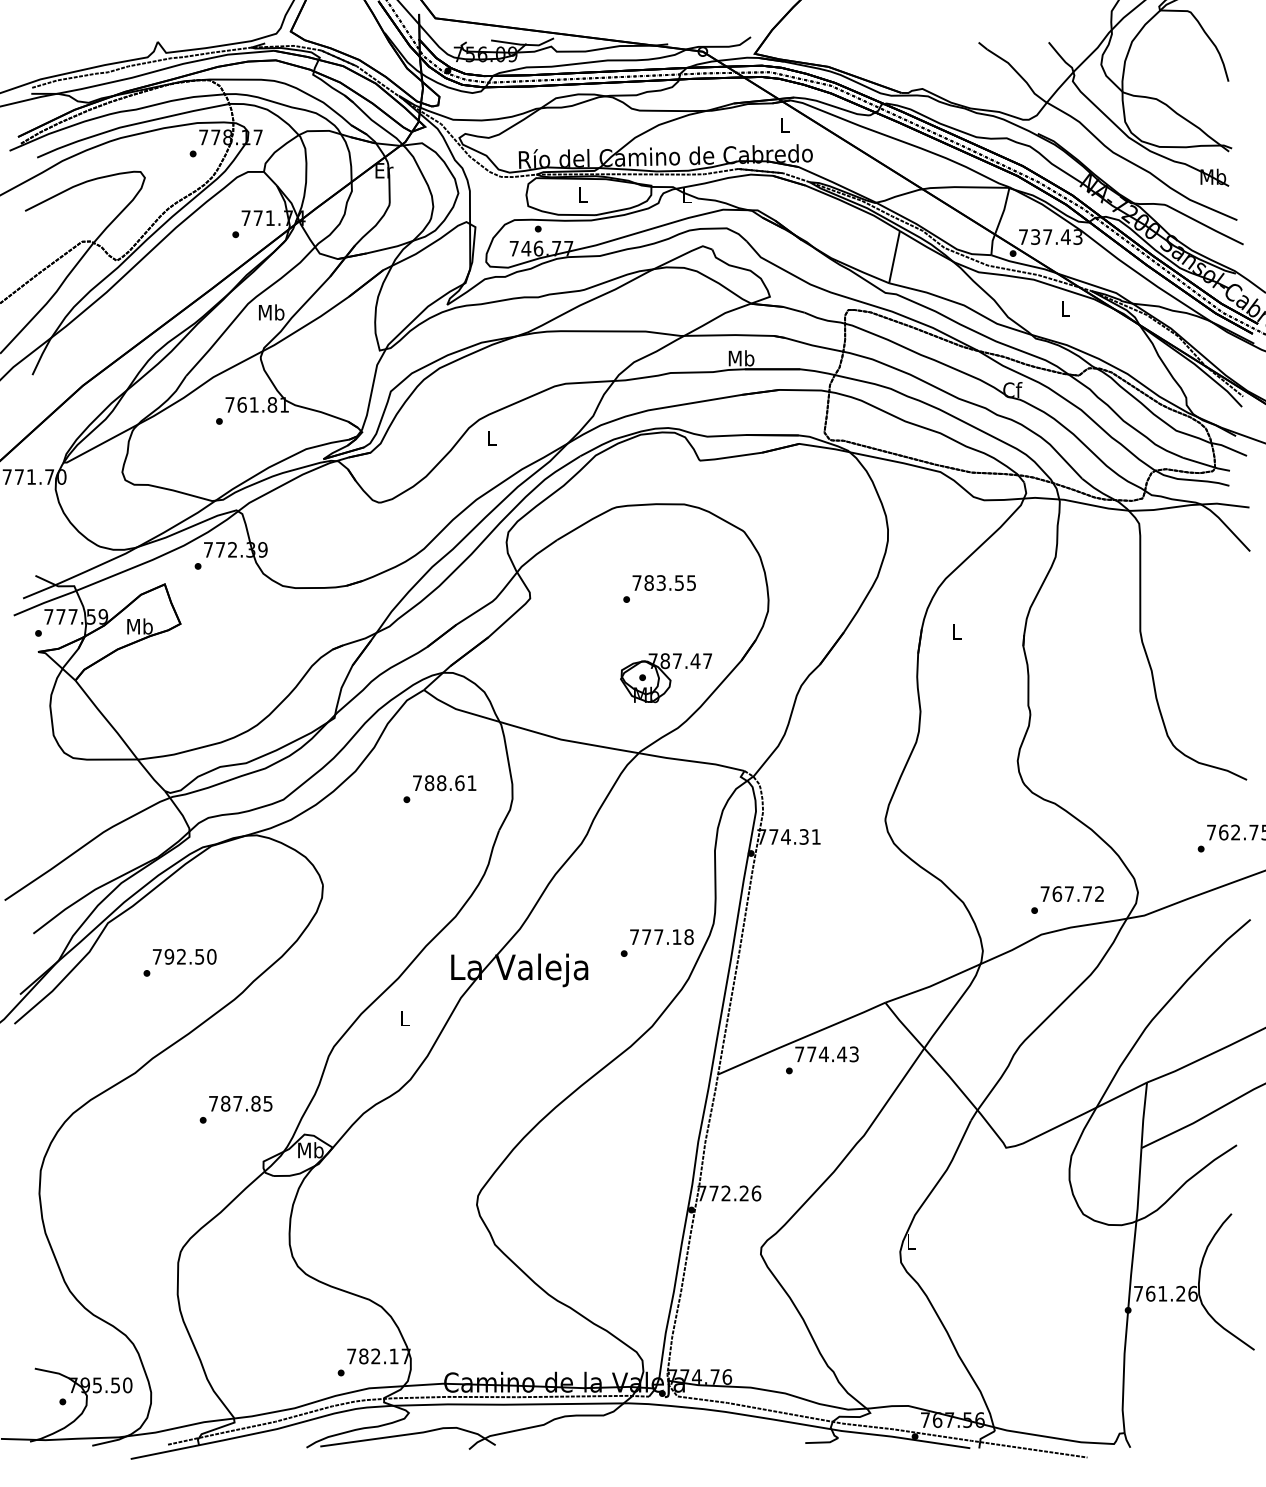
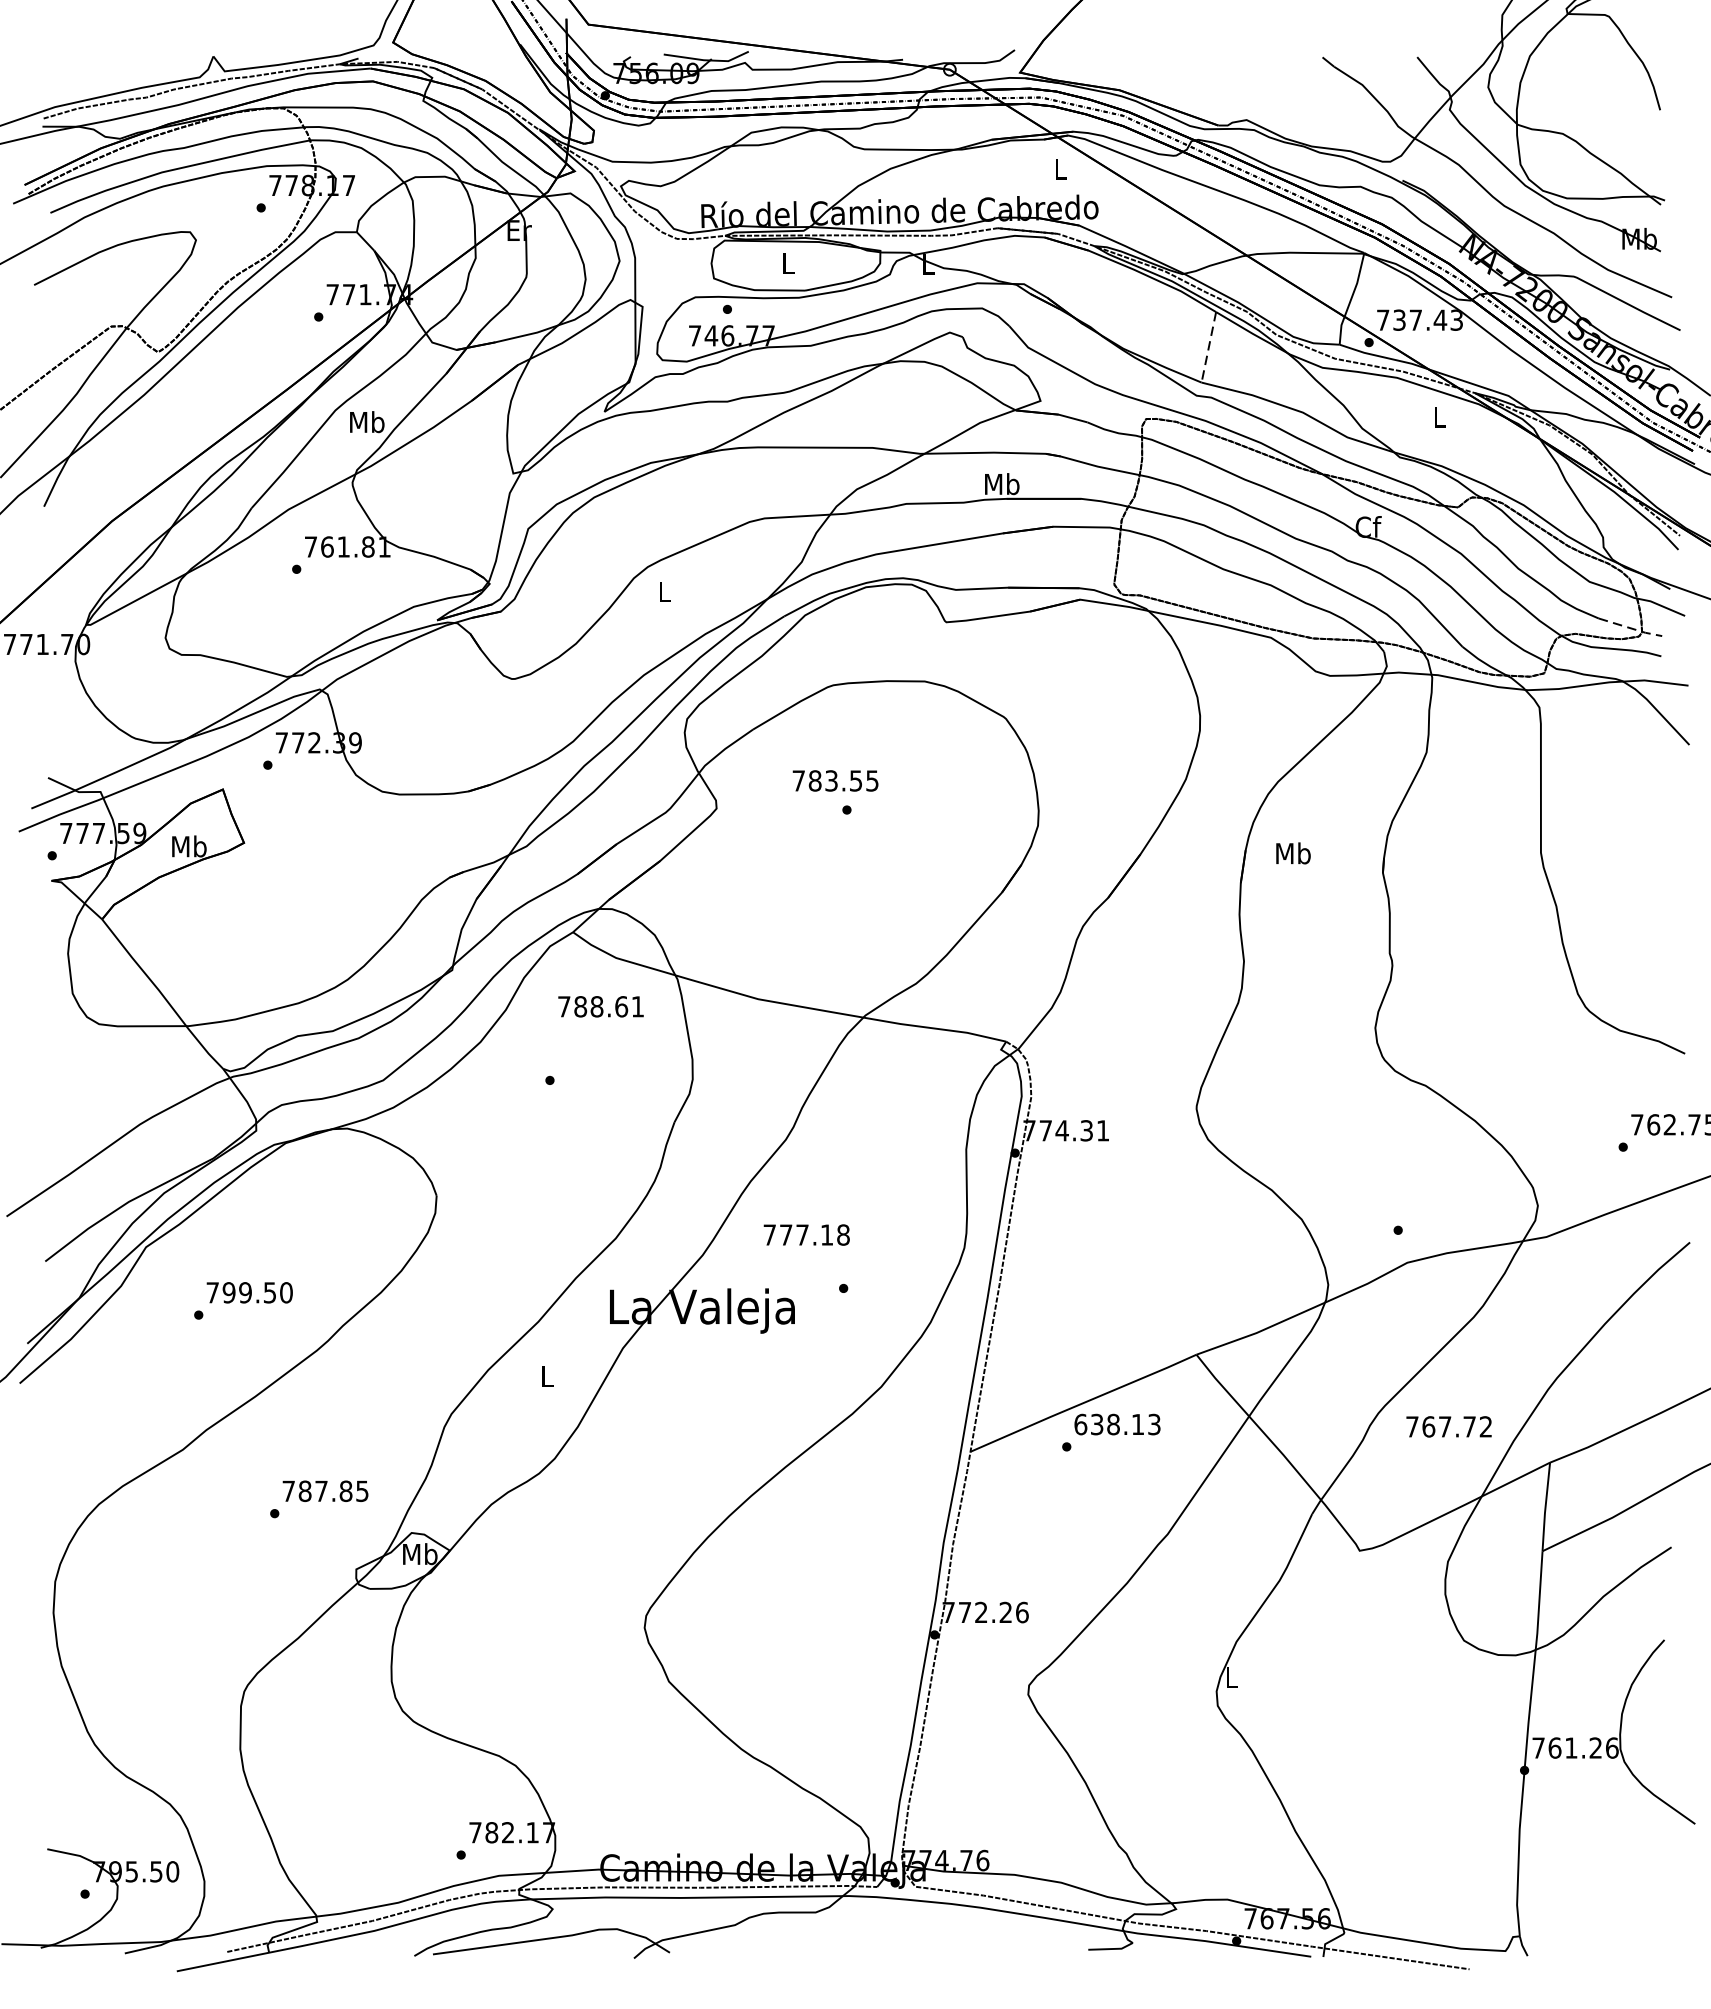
line: (894, 257) -> (1208, 347), solid -> dashed
line: (1207, 465) -> (1631, 628), solid -> dashed
text: (663, 582) -> (834, 780), moved
text: (956, 631) -> (1292, 853), L -> Mb
part: (665, 678) -> (899, 916), removed
text: (444, 783) -> (600, 1007), moved
text: (1071, 893) -> (1448, 1426), moved
text: (661, 937) -> (806, 1235), moved
text: (181, 956) -> (245, 1292), 792.50 -> 799.50
text: (821, 1054) -> (1110, 1424), 774.43 -> 638.13

